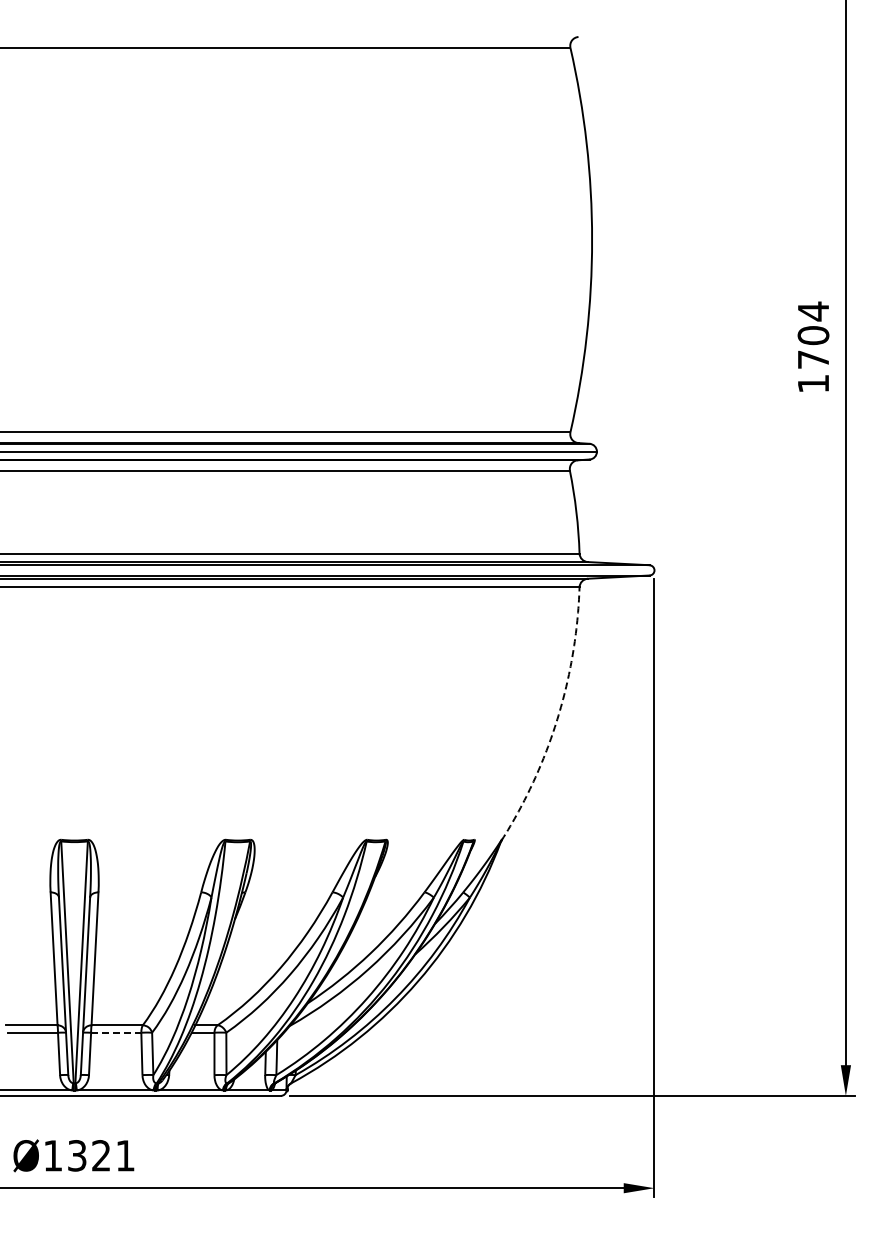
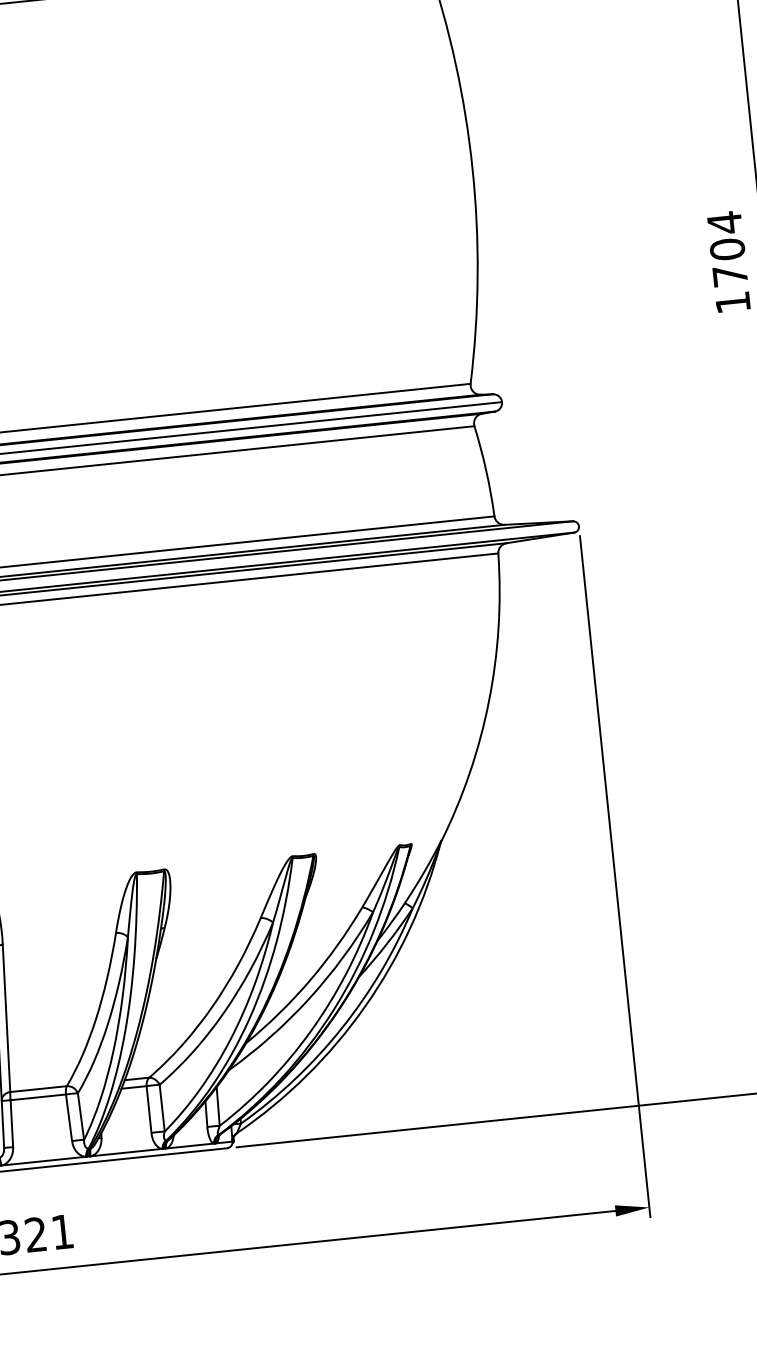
arc: (557, 719) -> (489, 701), dashed -> solid
line: (116, 1032) -> (38, 1097), dashed -> solid

